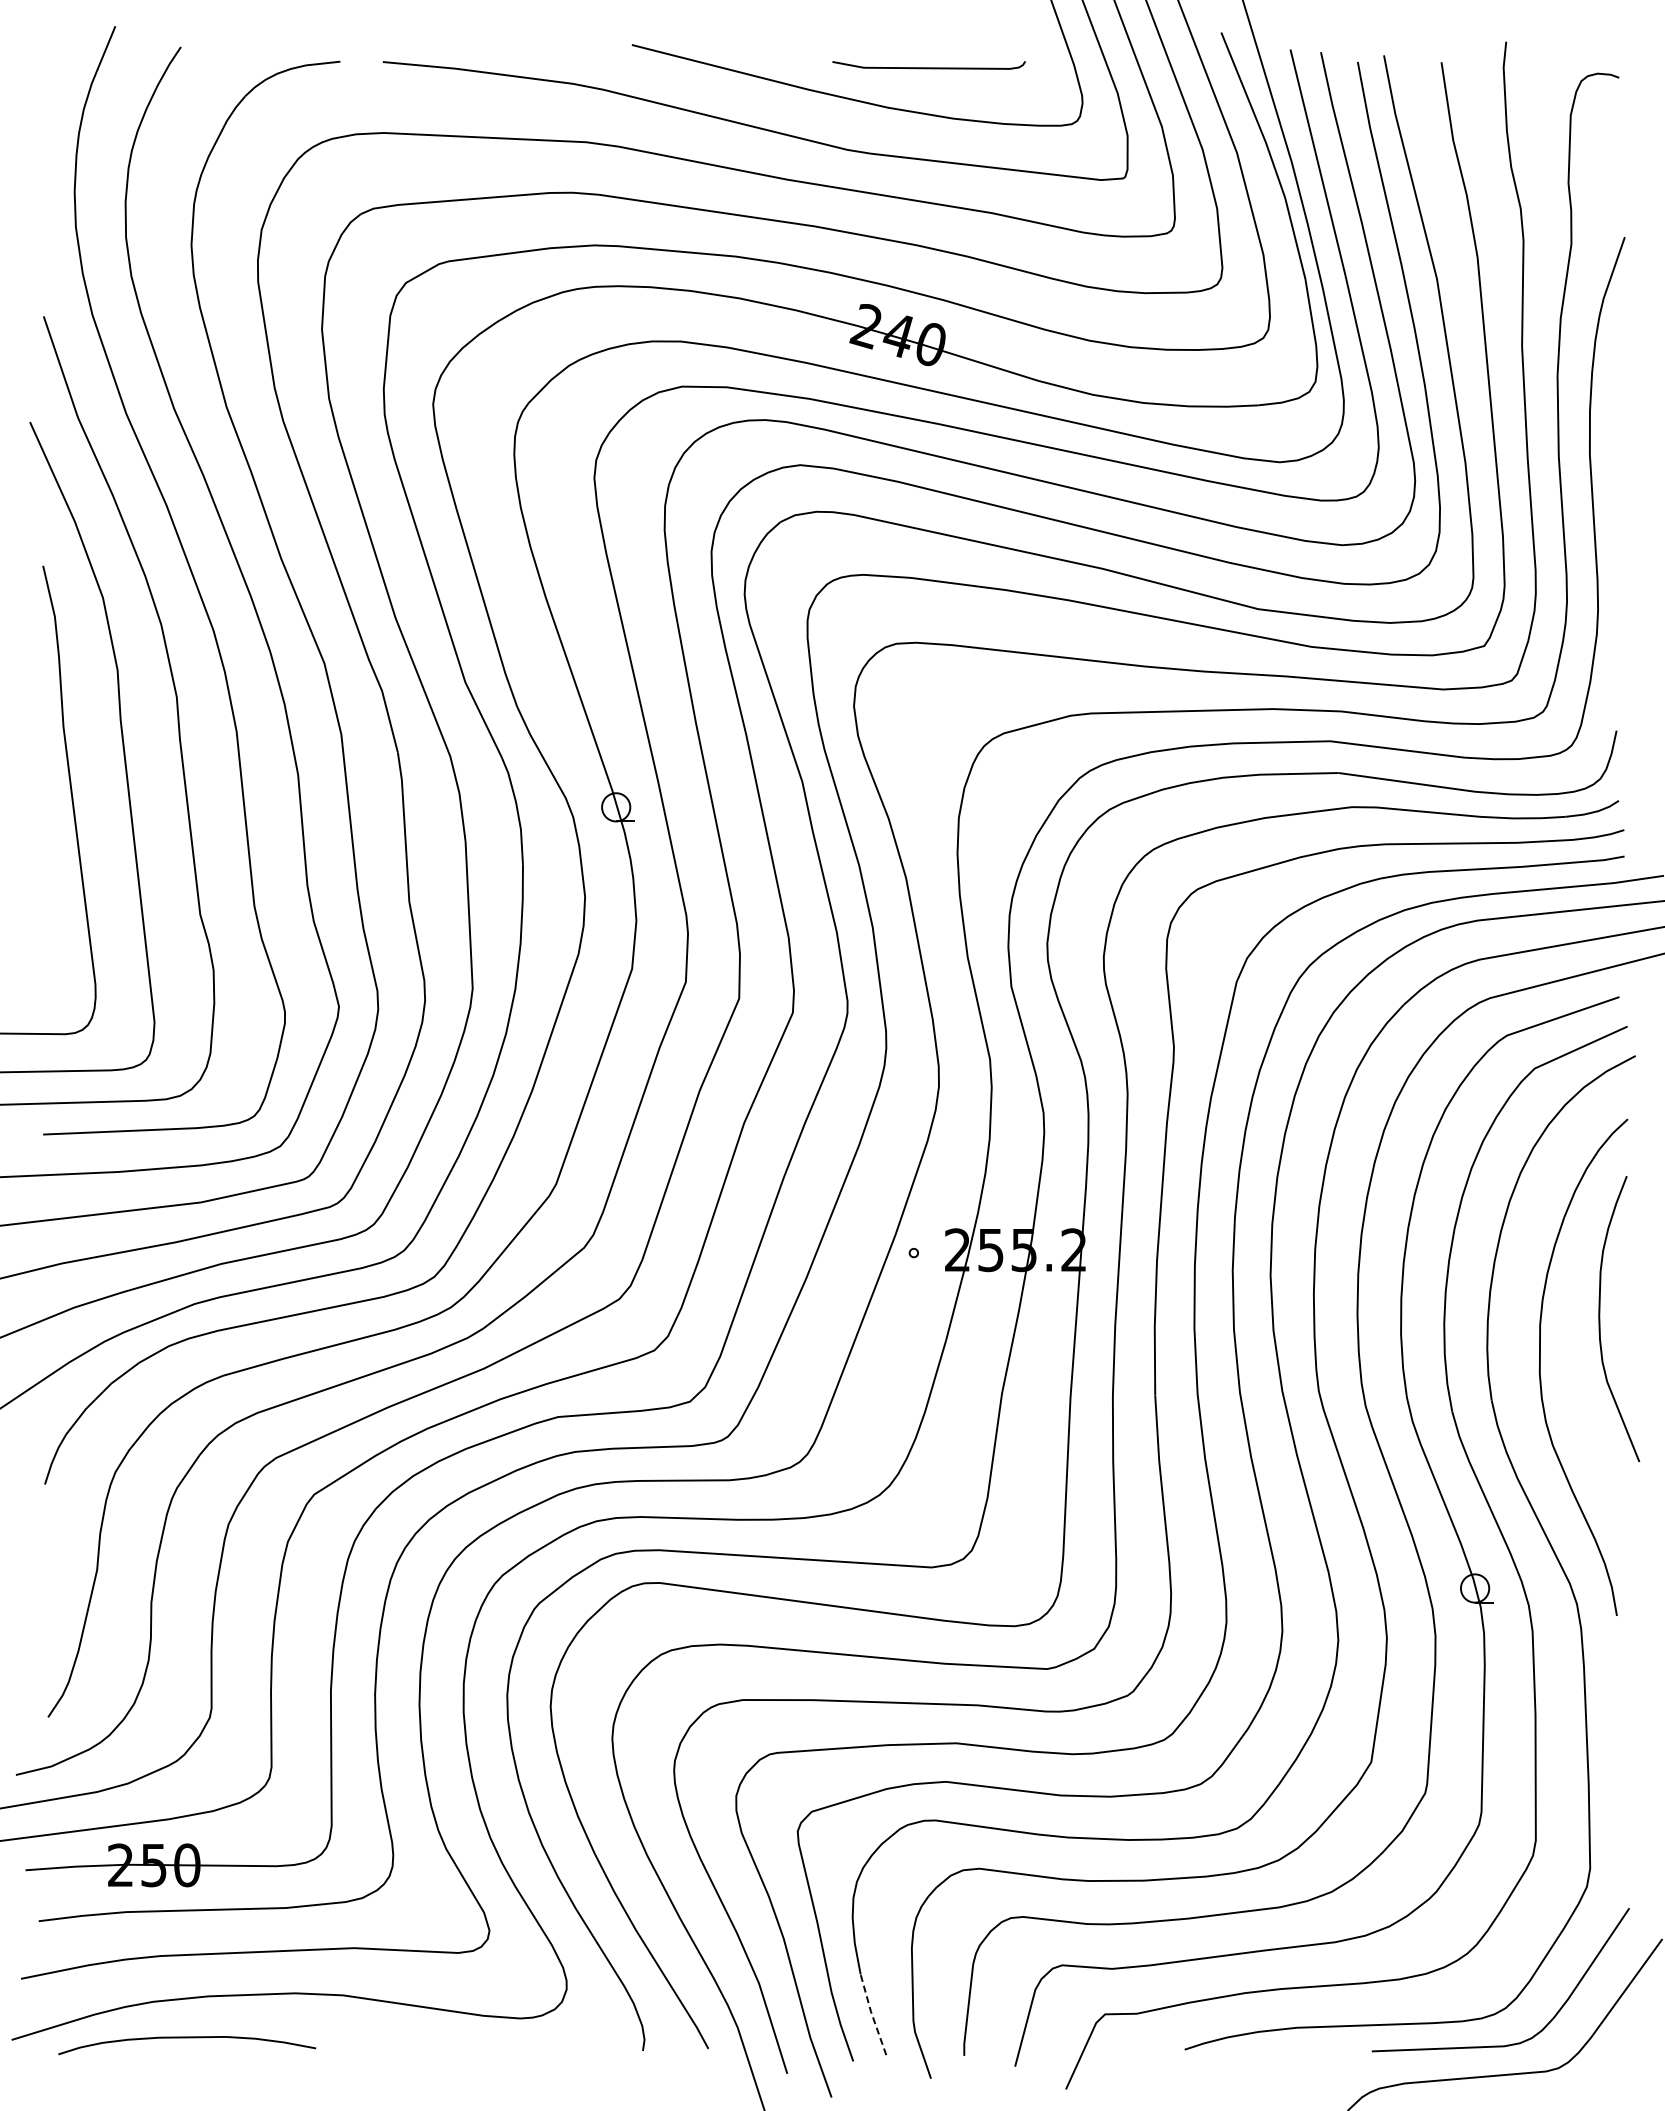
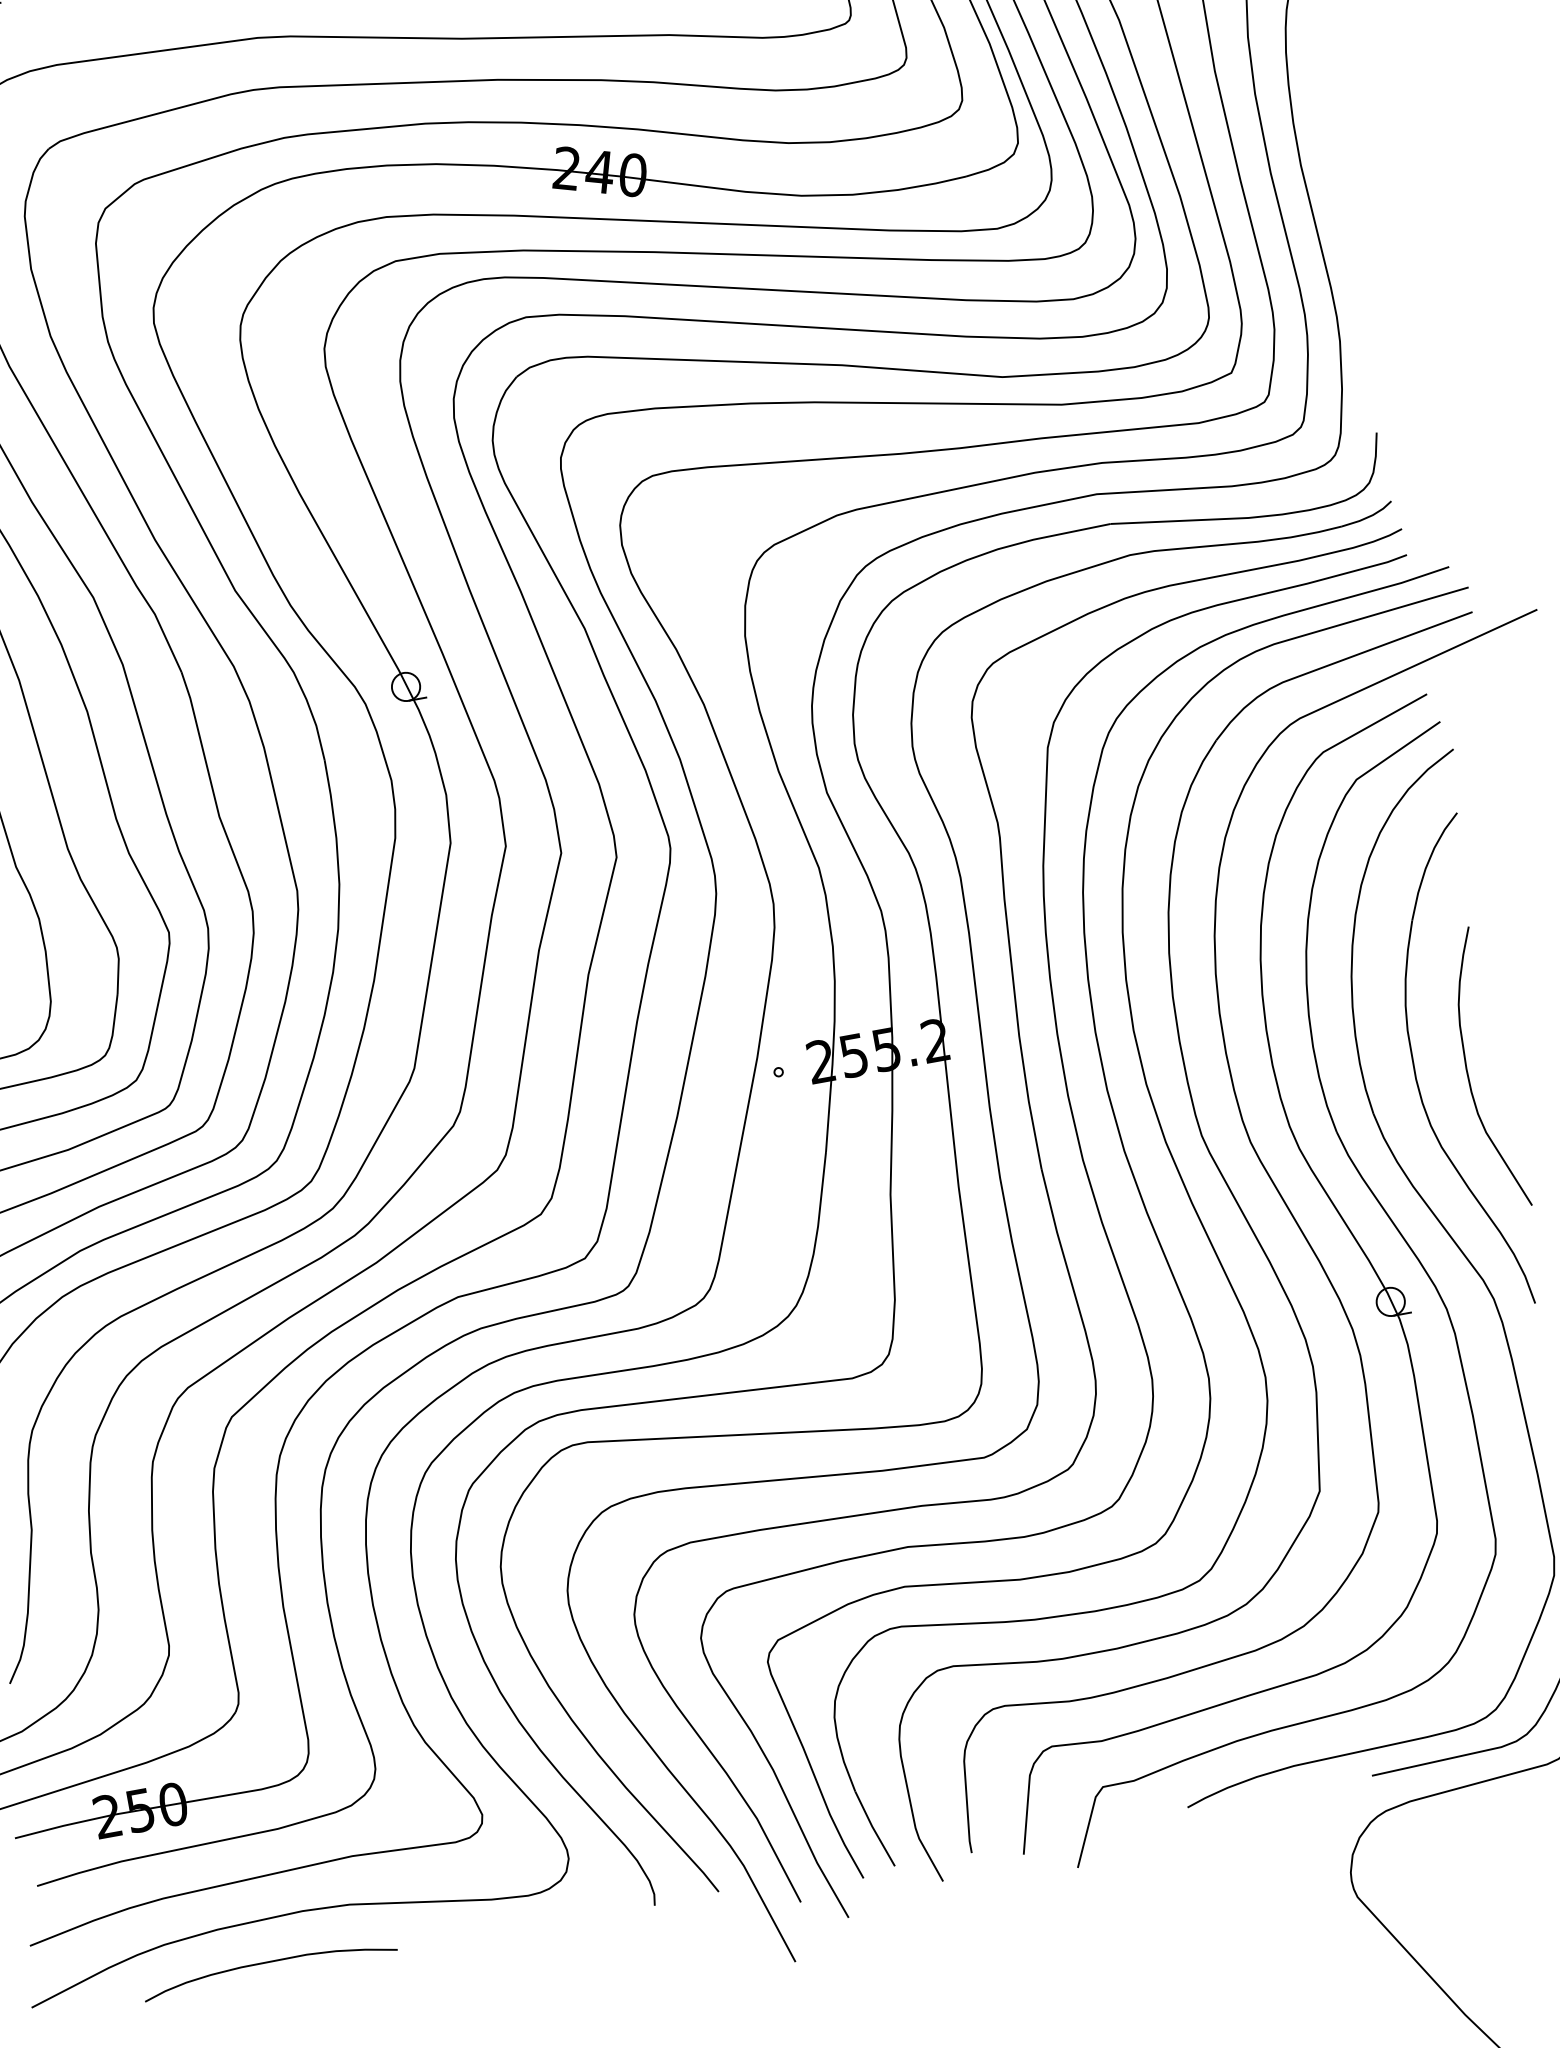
curve: (1600, 1319) -> (1468, 1072), moved
line: (872, 2014) -> (874, 1828), dashed -> solid
curve: (187, 2038) -> (269, 1963), moved

